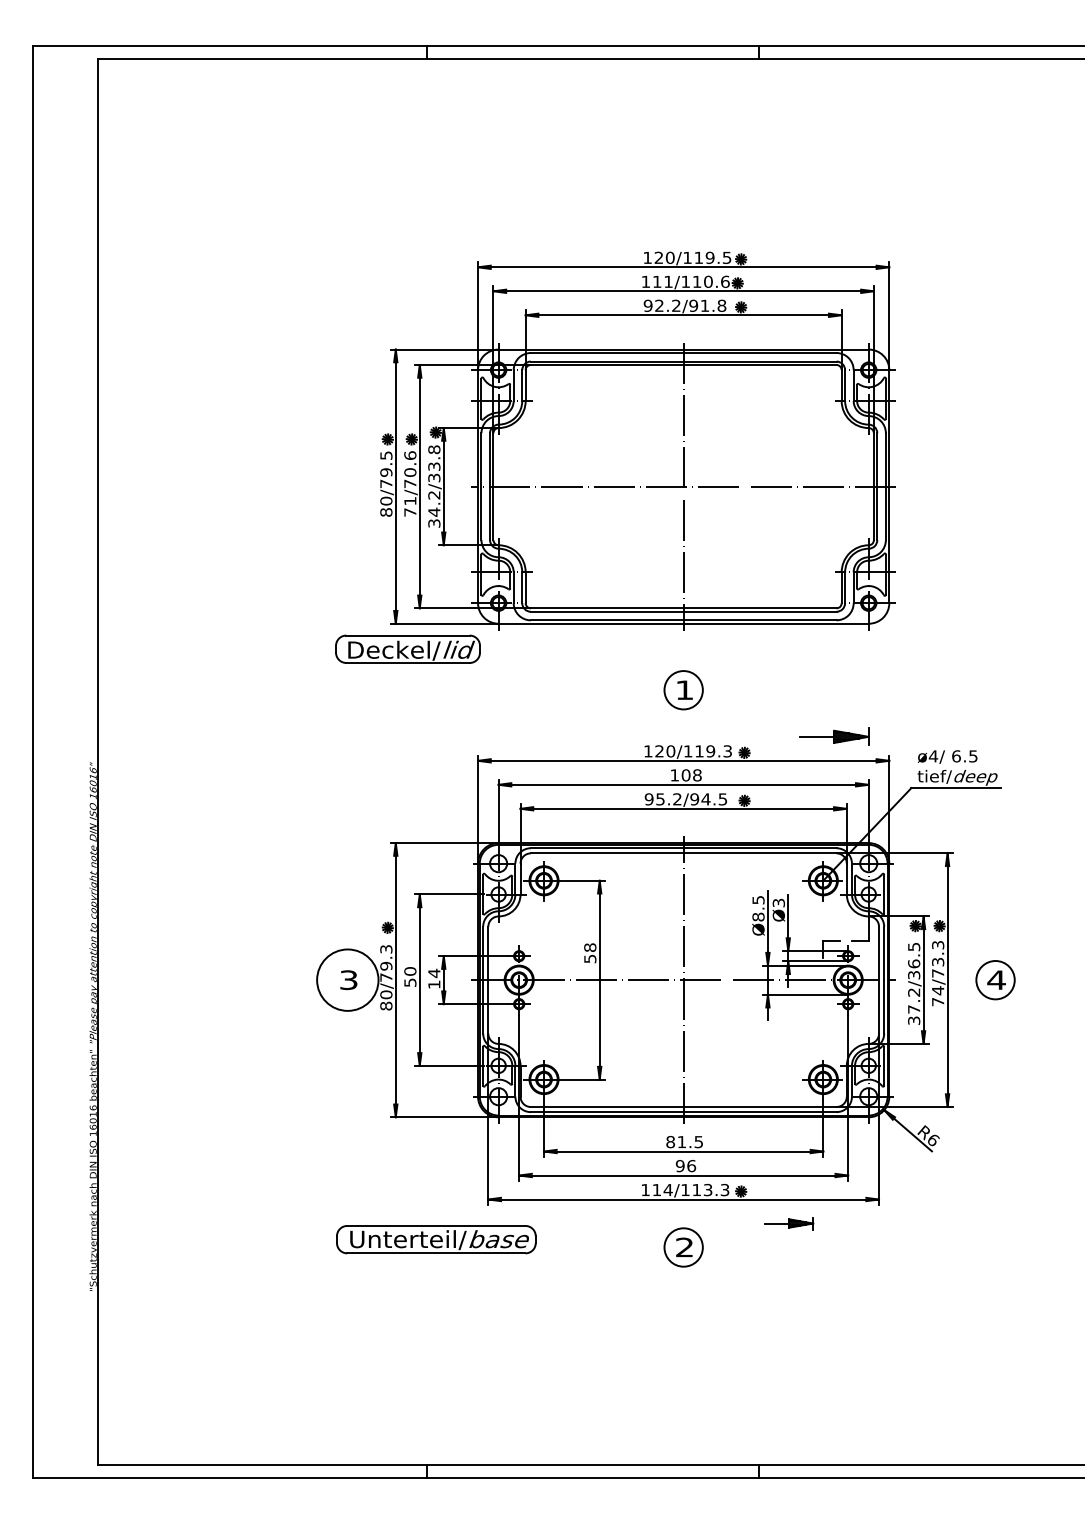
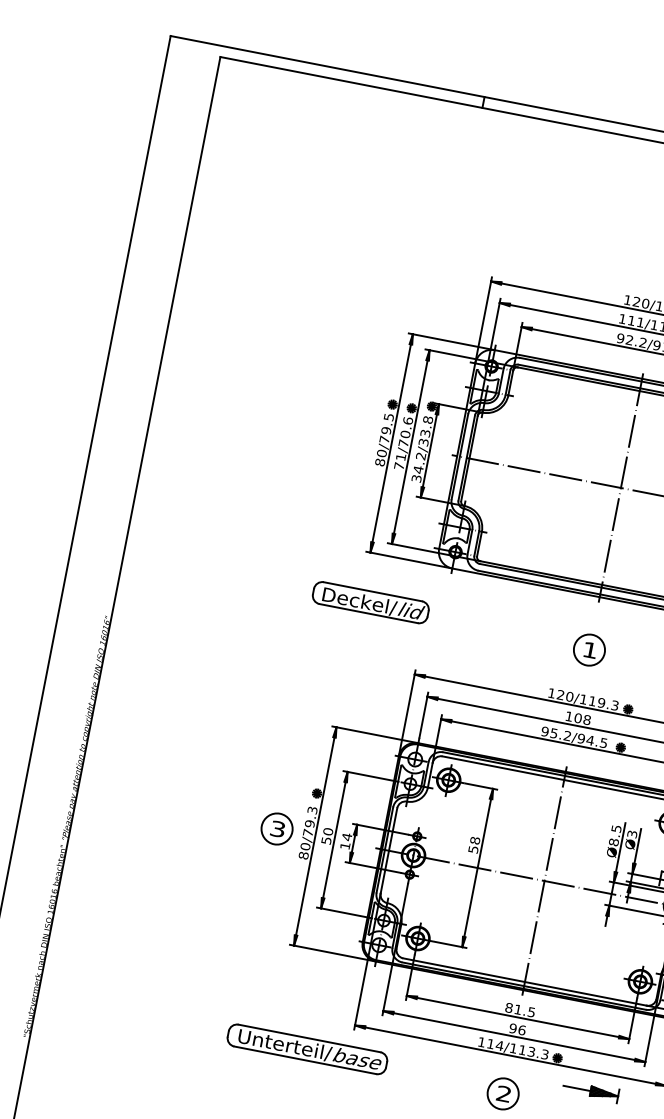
part: (407, 648) -> (370, 601), moved
circle: (347, 979) -> (276, 828), size x0.62
part: (789, 1223) -> (591, 1091), size x1.43

